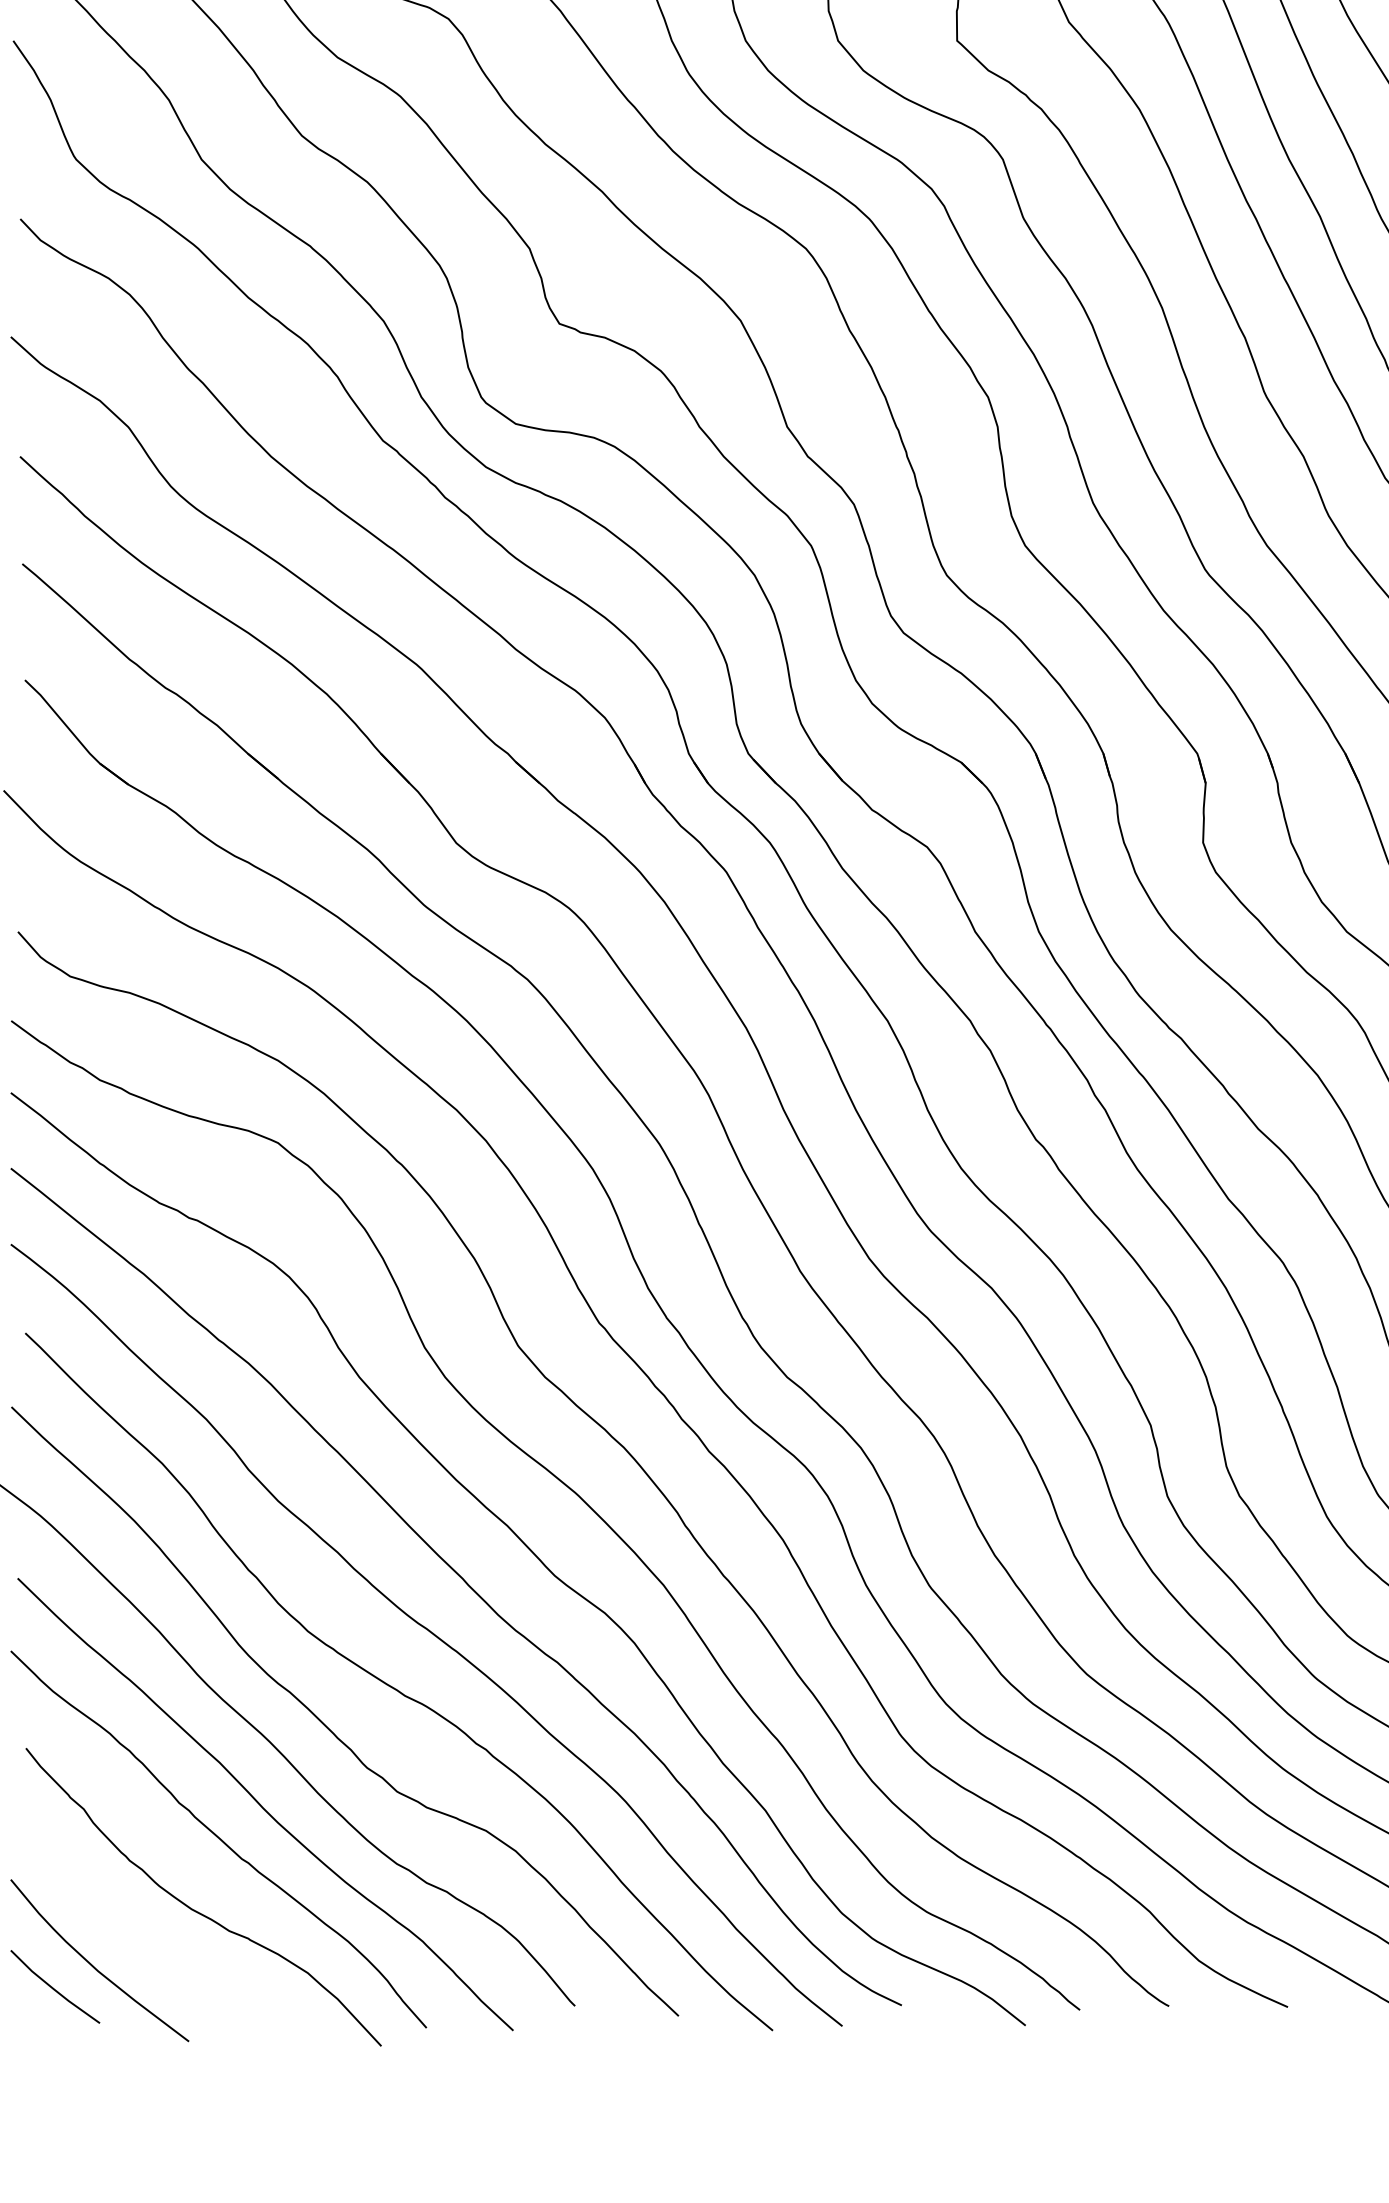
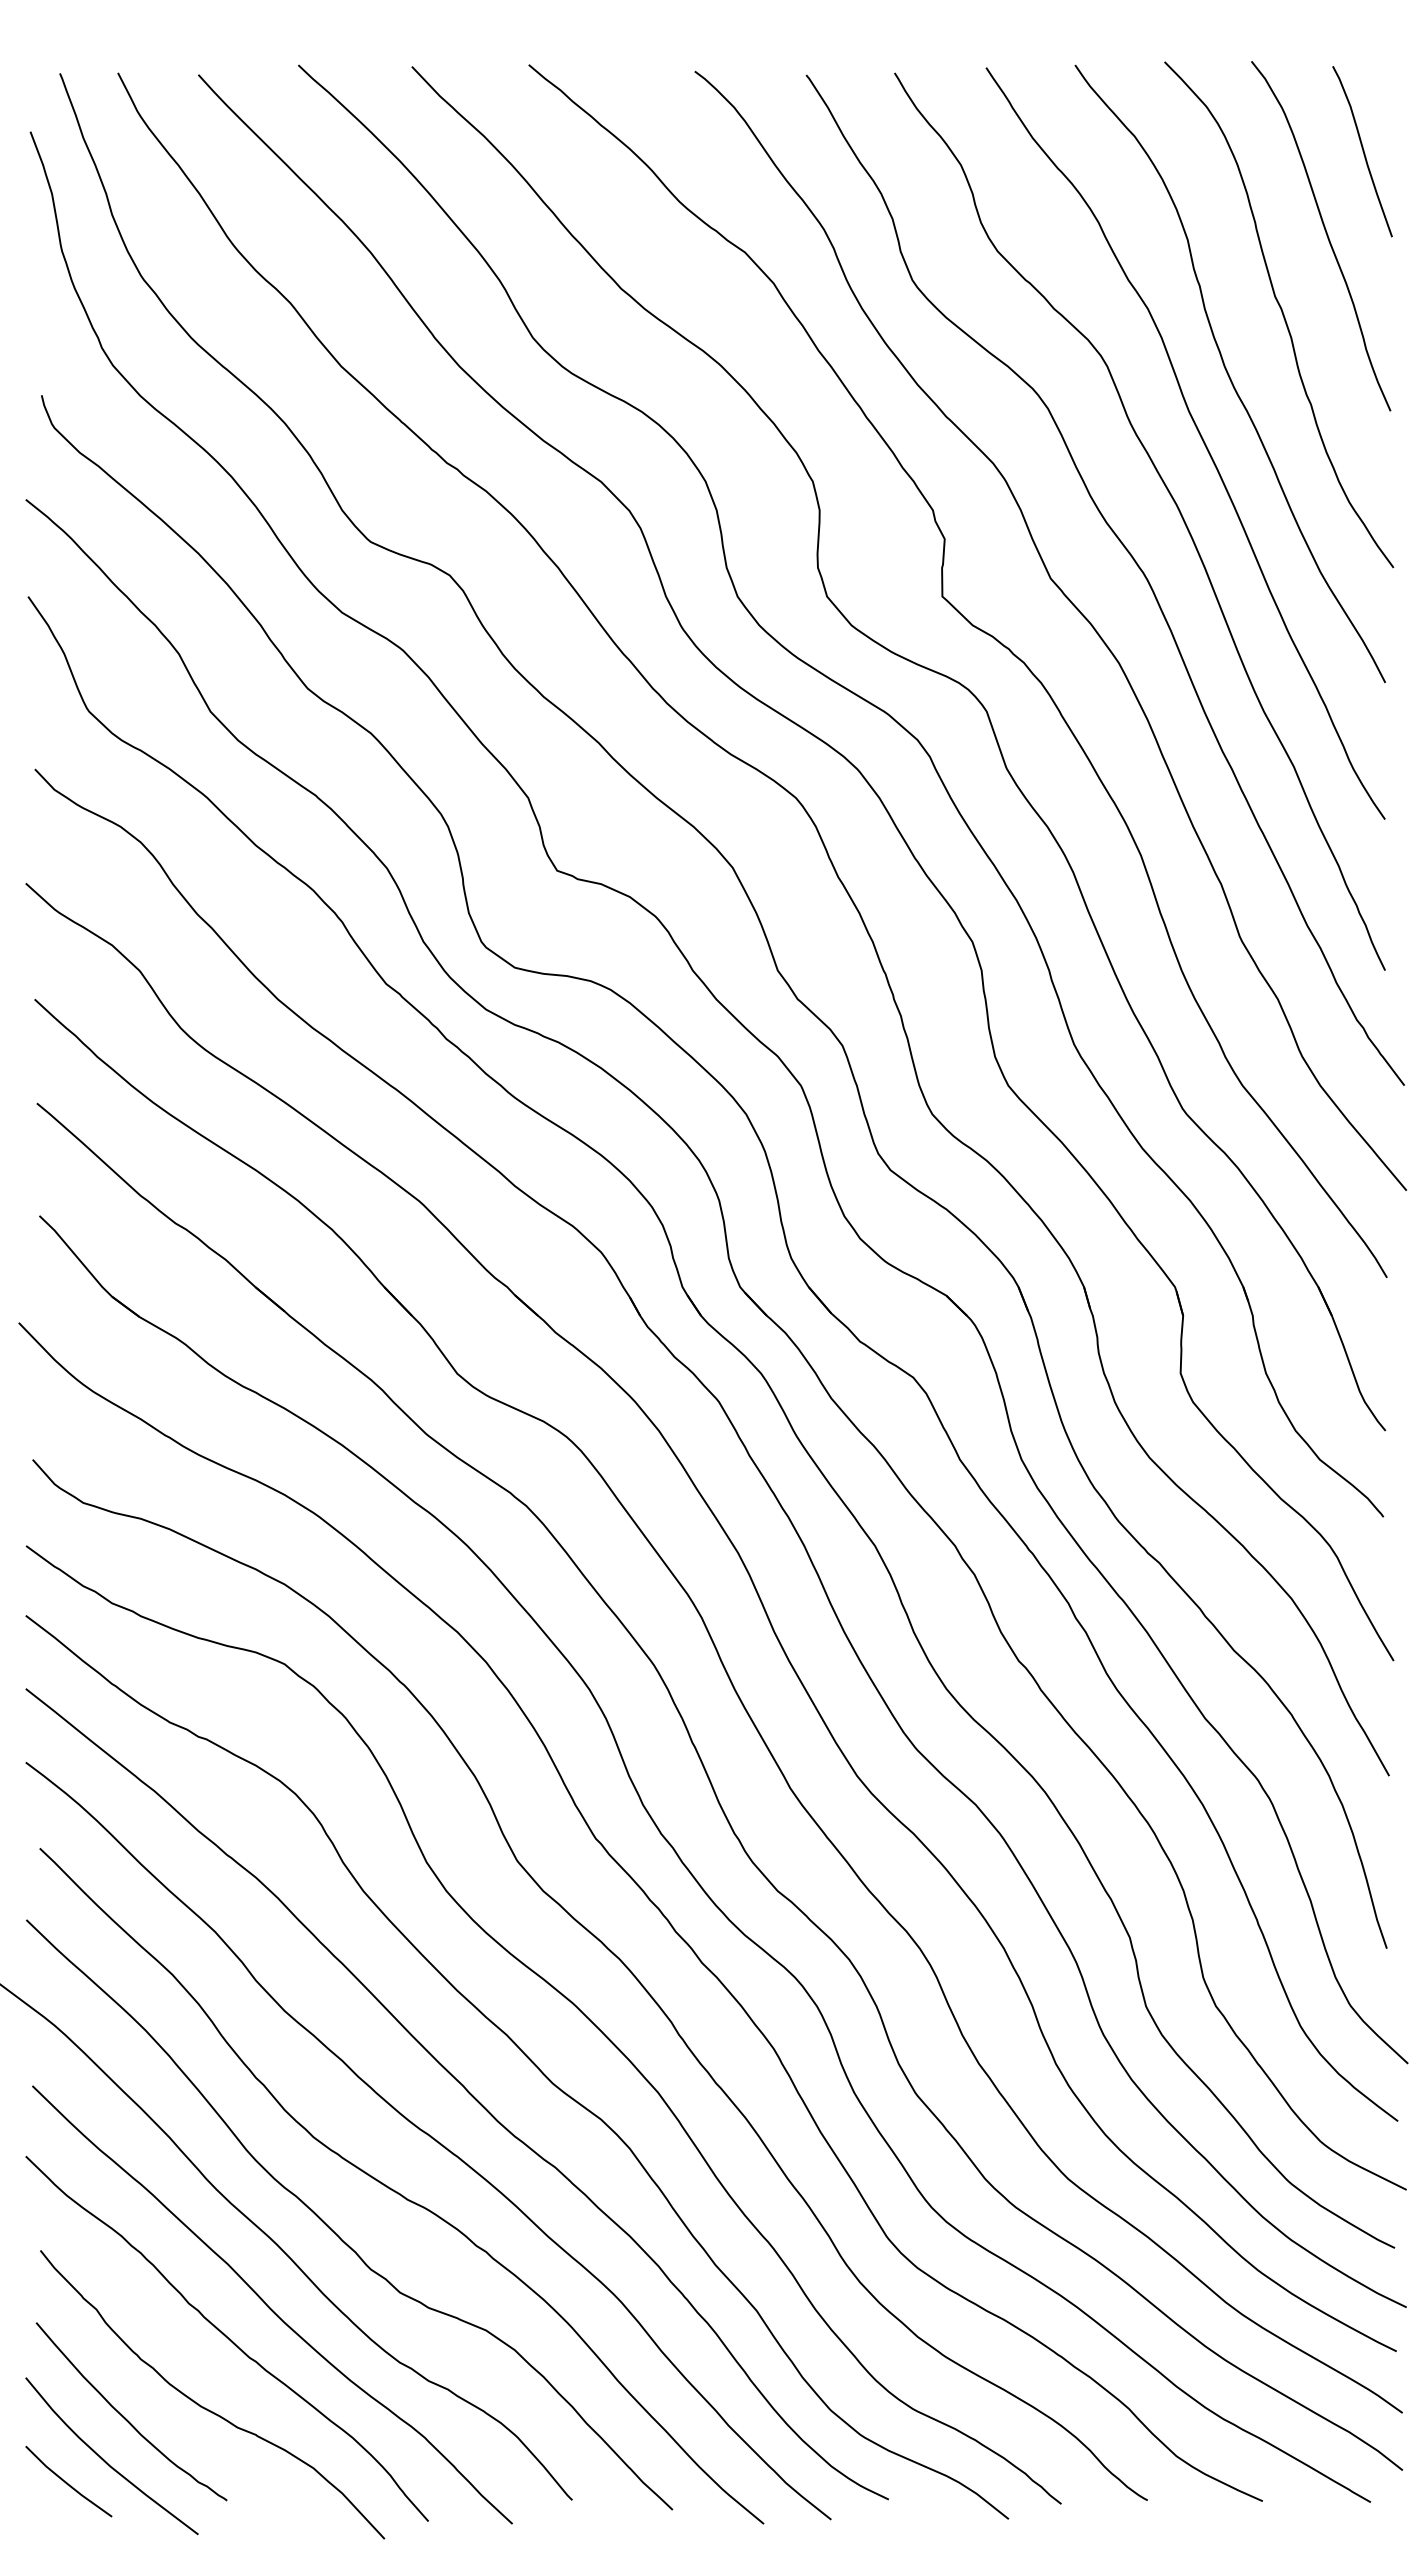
curve: (113, 1920) -> (125, 2417), added

